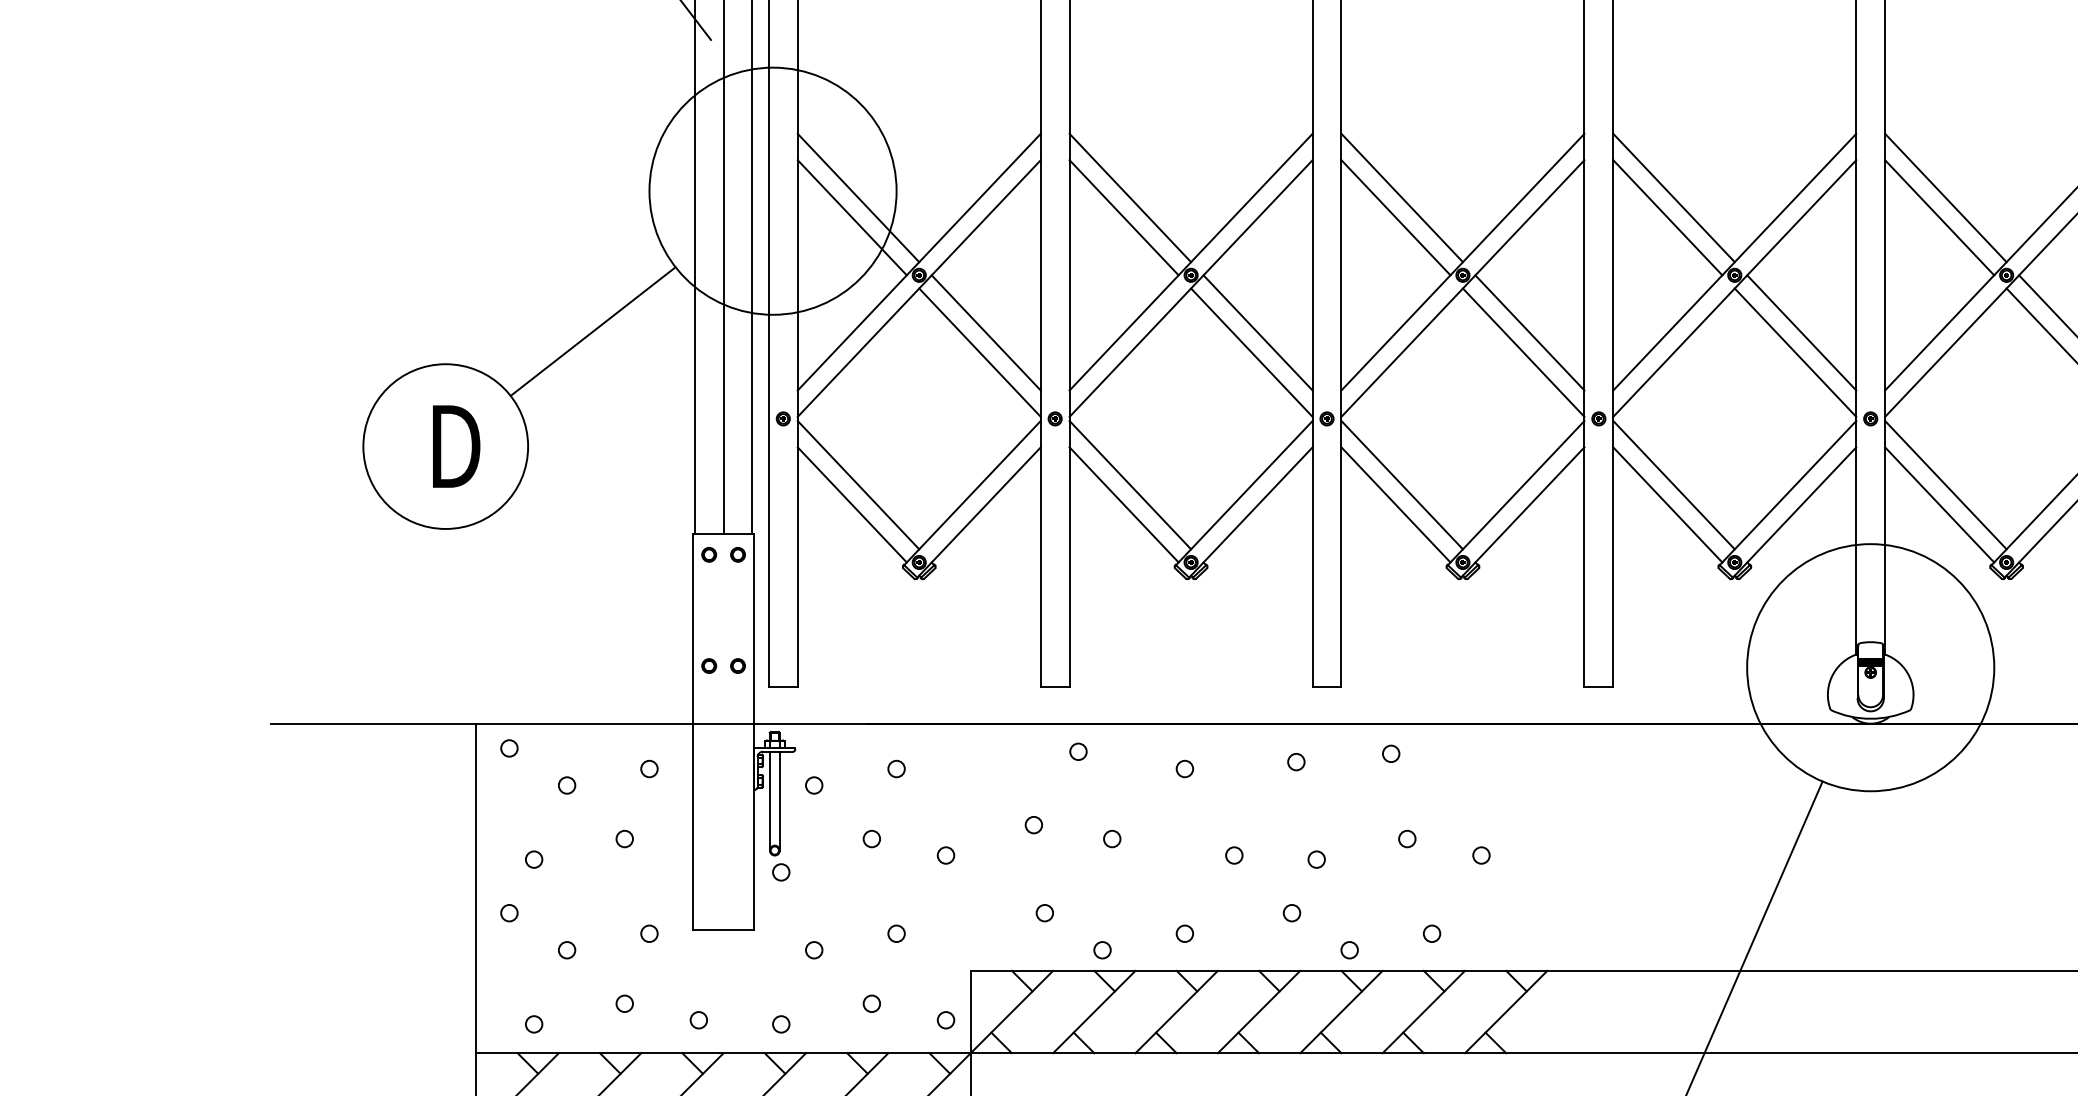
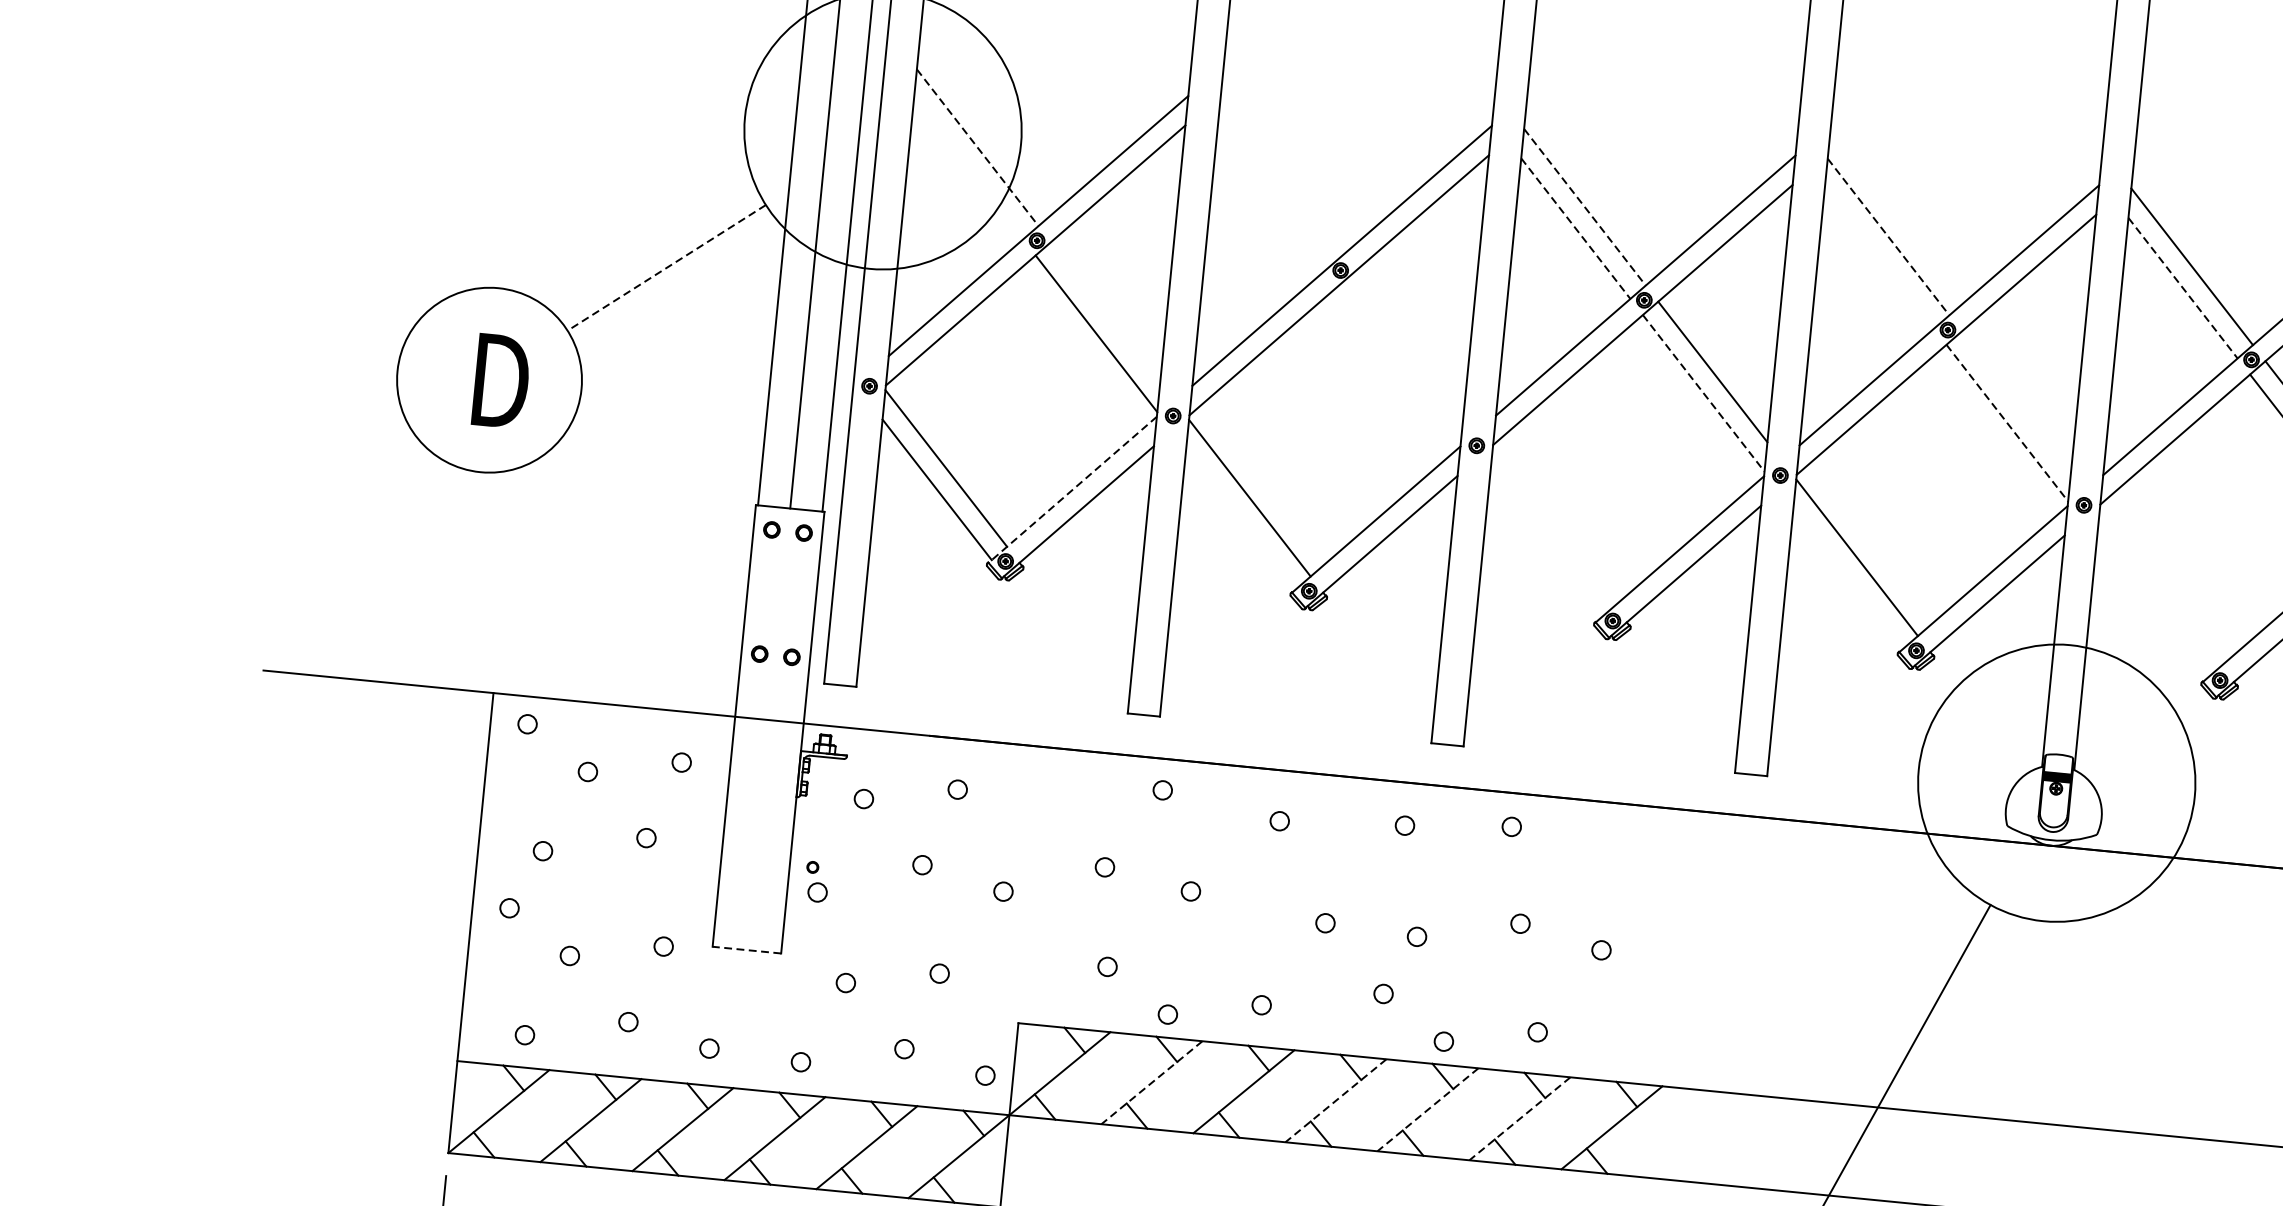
line: (1130, 197) -> (1281, 176), removed
line: (858, 198) -> (977, 148), solid -> dashed
line: (1402, 198) -> (1585, 207), solid -> dashed
line: (1674, 198) -> (1889, 237), solid -> dashed
line: (851, 217) -> (967, 168), removed
line: (1123, 217) -> (1271, 198), removed
line: (1667, 217) -> (1879, 258), removed
line: (1396, 218) -> (1576, 229), solid -> dashed
line: (1940, 218) -> (2183, 289), solid -> dashed
line: (593, 331) -> (667, 267), solid -> dashed
line: (985, 332) -> (1104, 311), removed
line: (1257, 332) -> (1408, 341), removed
line: (1801, 332) -> (2016, 401), removed
line: (1251, 352) -> (1399, 363), removed
line: (1524, 353) -> (1704, 394), solid -> dashed
line: (1795, 353) -> (2007, 424), solid -> dashed
line: (1401, 484) -> (1552, 527), removed
line: (1945, 484) -> (2160, 586), removed
line: (972, 493) -> (1072, 490), solid -> dashed
line: (1123, 504) -> (1240, 519), removed
line: (1395, 504) -> (1543, 548), removed
line: (1667, 504) -> (1847, 578), removed
line: (1939, 504) -> (2151, 608), removed
line: (769, 800) -> (812, 810), removed
line: (779, 800) -> (823, 811), removed
line: (723, 929) -> (746, 949), solid -> dashed
line: (1093, 1012) -> (1150, 1083), solid -> dashed
line: (1258, 1012) -> (1335, 1101), solid -> dashed
line: (1341, 1012) -> (1427, 1110), solid -> dashed
line: (1423, 1012) -> (1519, 1119), solid -> dashed

